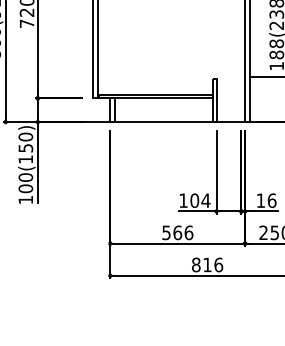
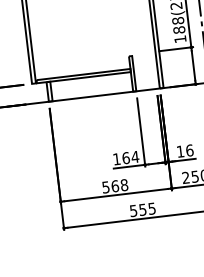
text: (194, 200) -> (125, 158), 104 -> 164
text: (188, 232) -> (124, 184), 566 -> 568
text: (207, 264) -> (142, 209), 816 -> 555

